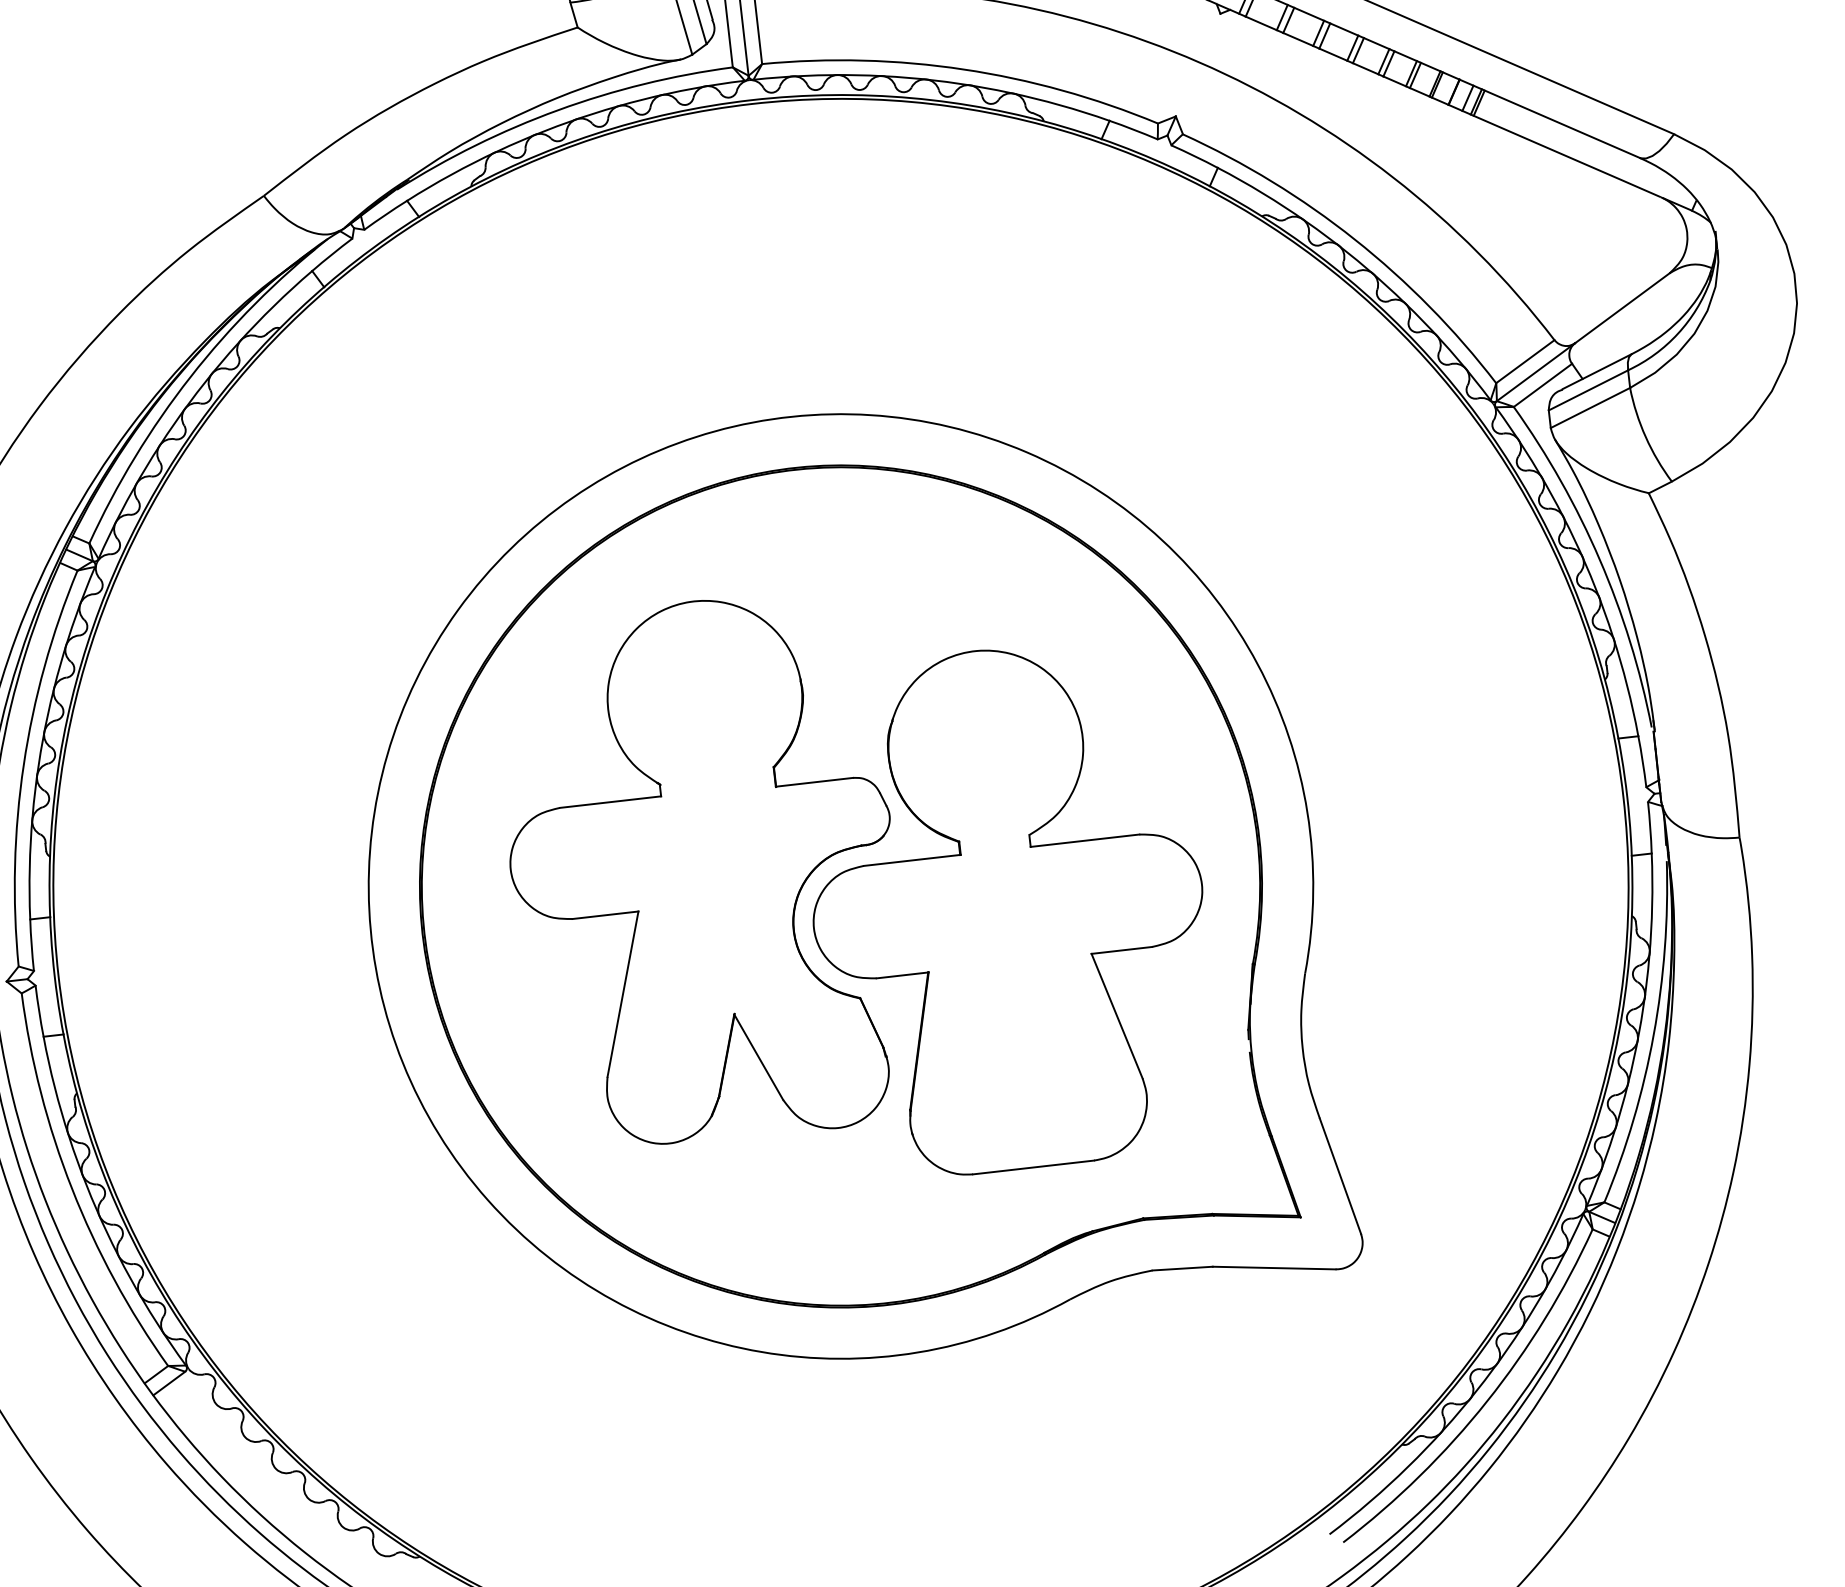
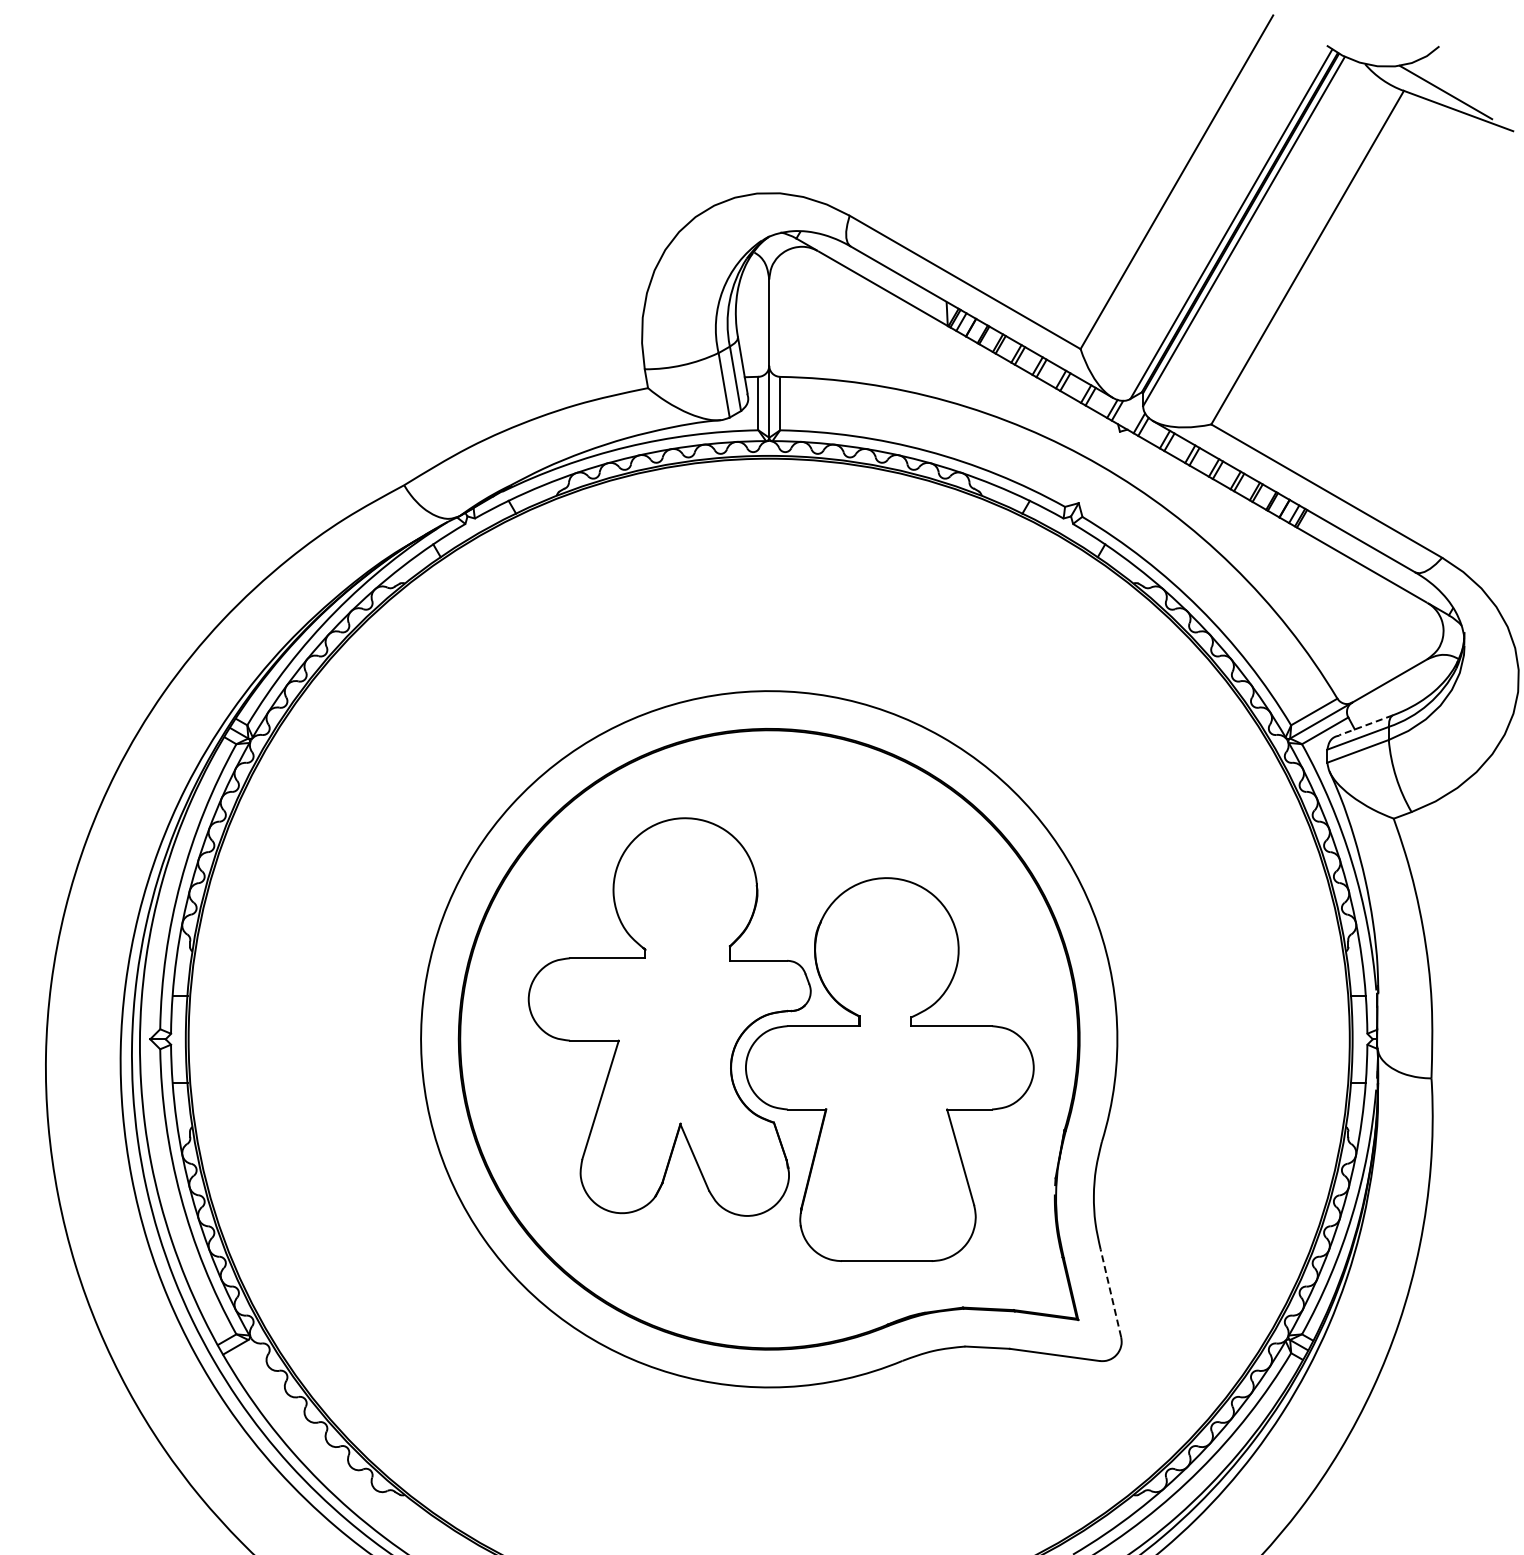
line: (1596, 372) -> (1365, 725), solid -> dashed
line: (1339, 1175) -> (1110, 1292), solid -> dashed

